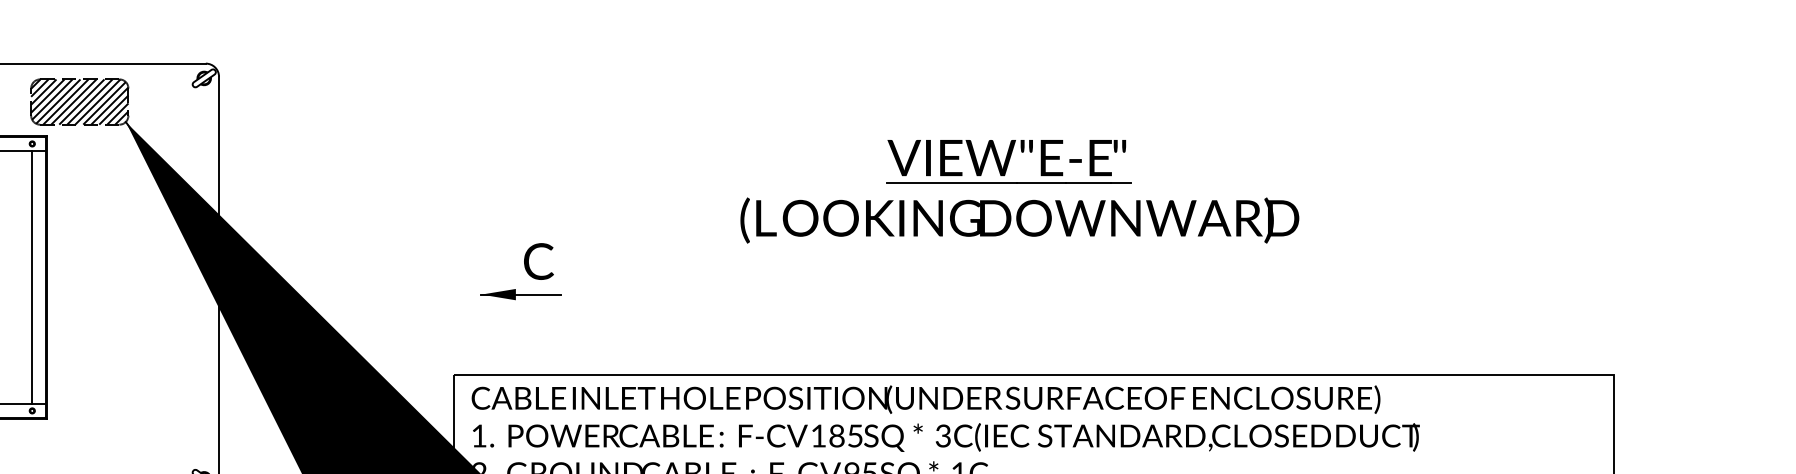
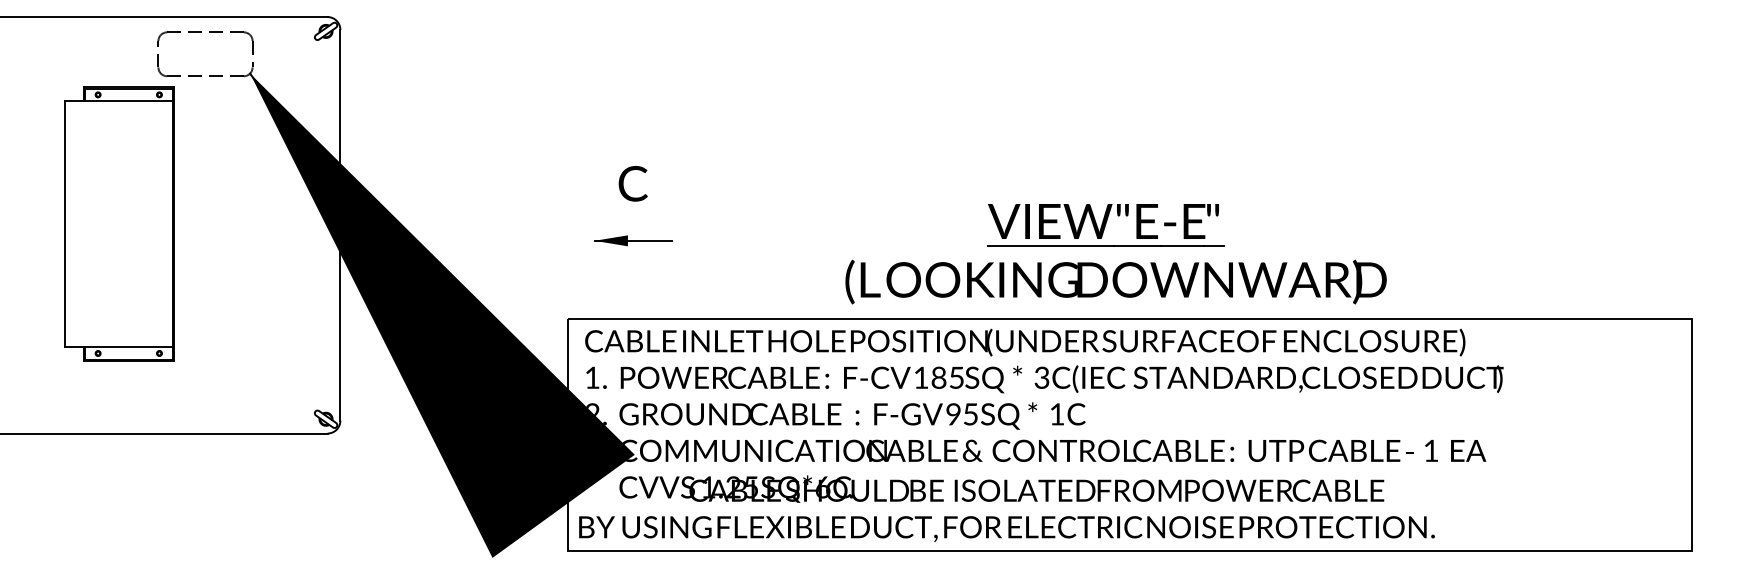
hatch: (79, 102) -> (205, 54), removed
part: (1019, 183) -> (1115, 246), moved
text: (538, 261) -> (632, 183), moved
line: (32, 276) -> (159, 223), removed

